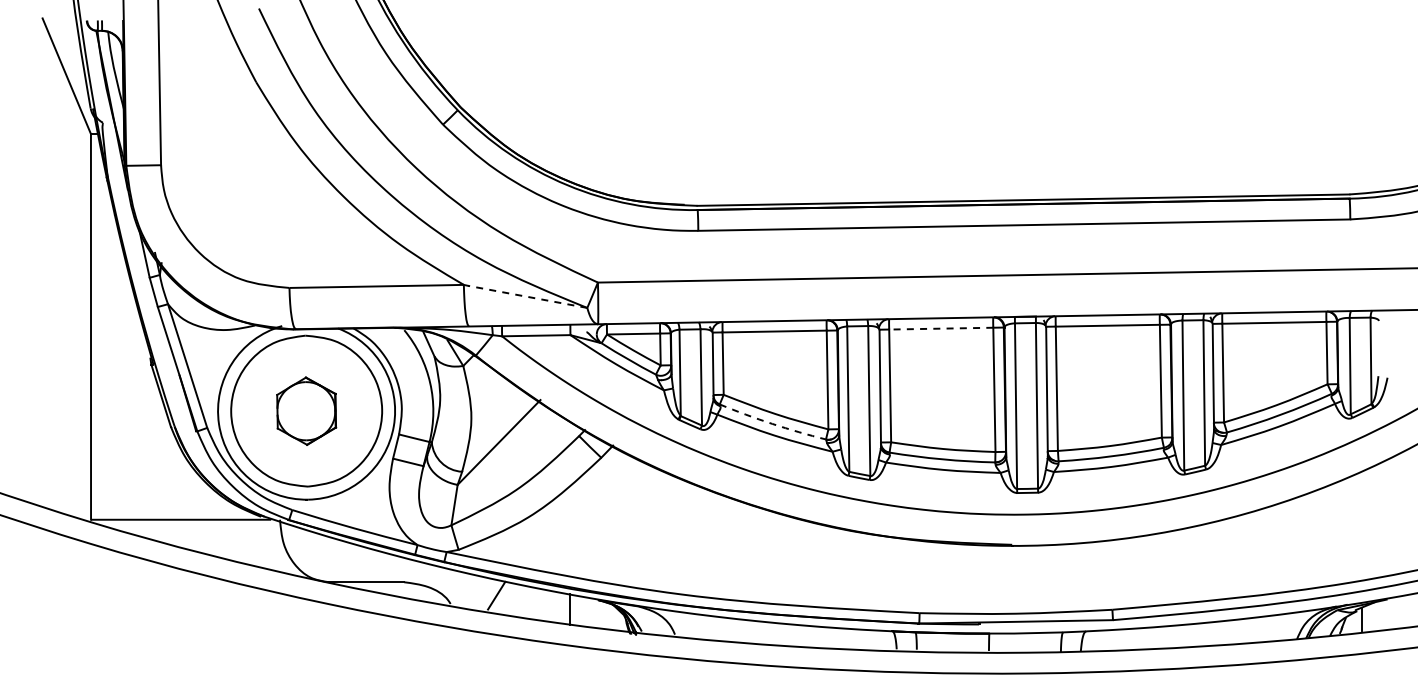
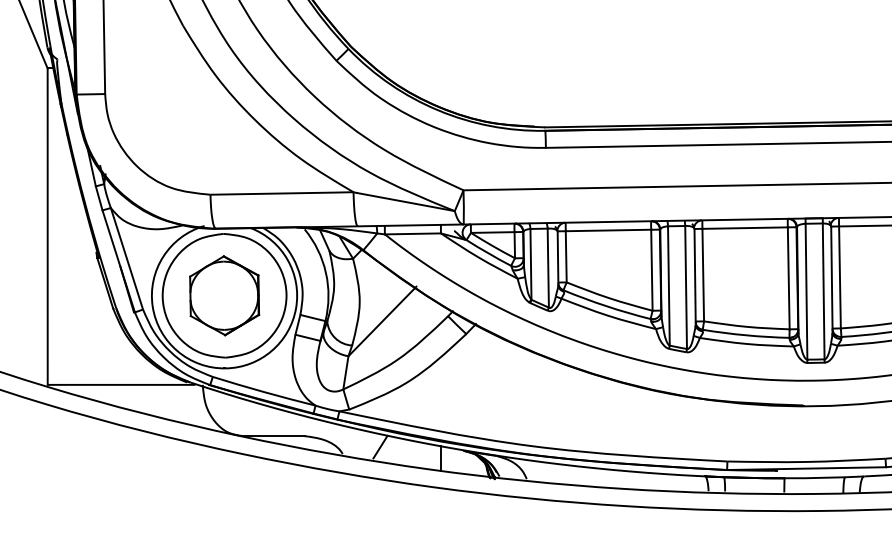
line: (527, 296) -> (405, 201), dashed -> solid
line: (940, 328) -> (744, 227), dashed -> solid
part: (306, 411) -> (224, 296), size x1.43
arc: (772, 423) -> (606, 305), dashed -> solid

